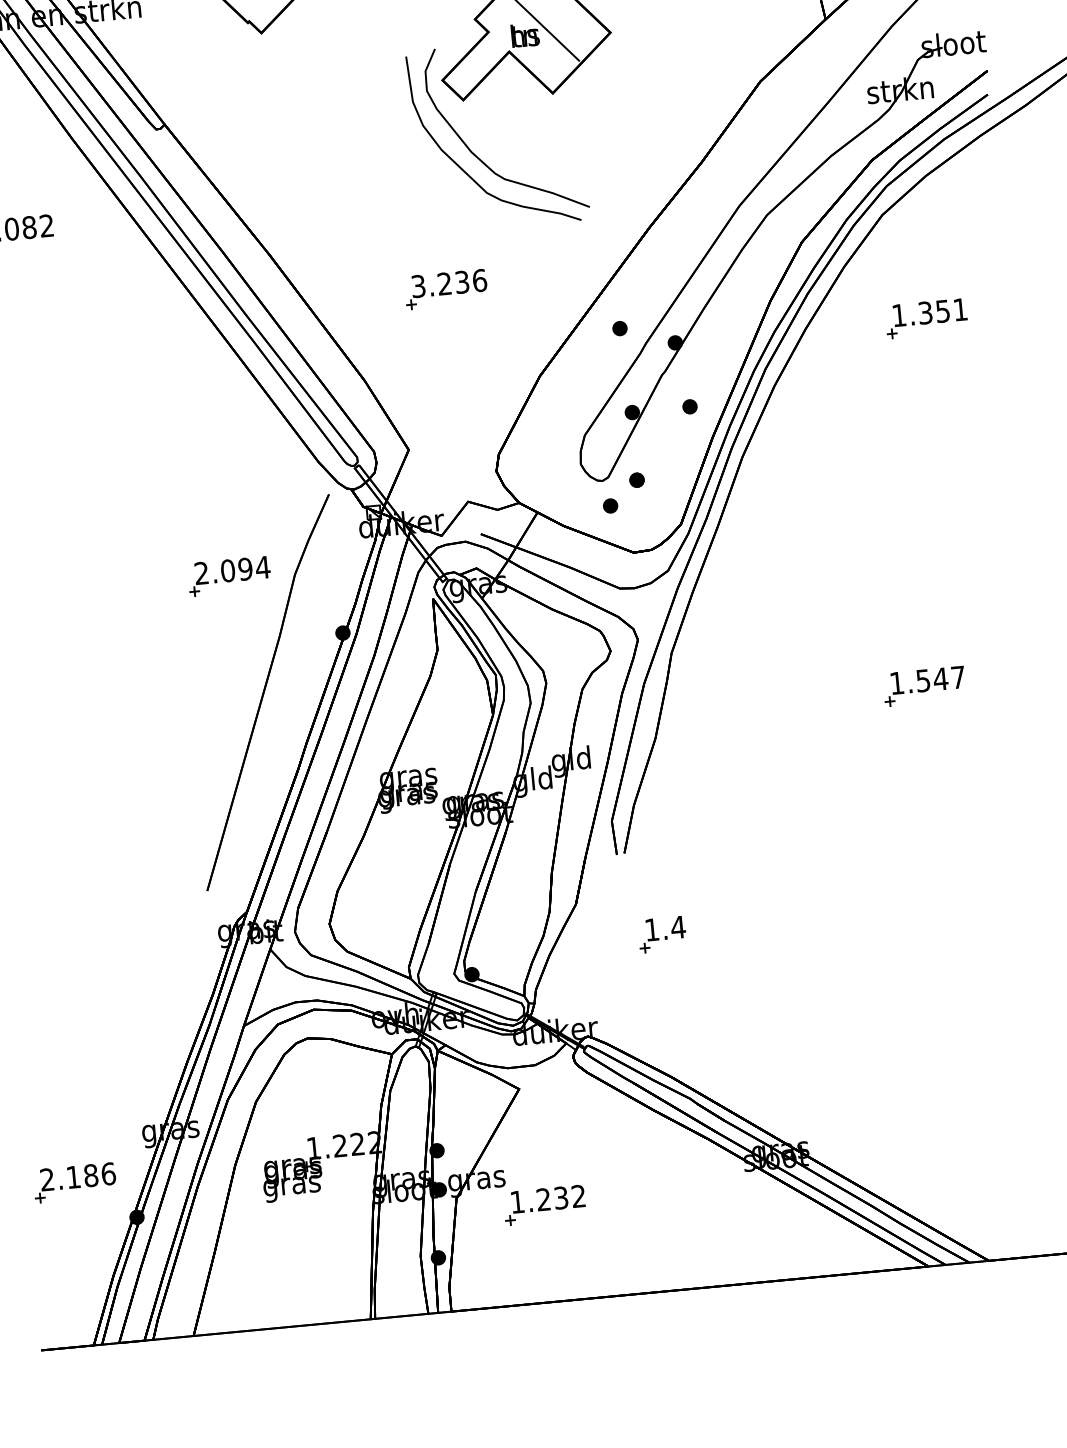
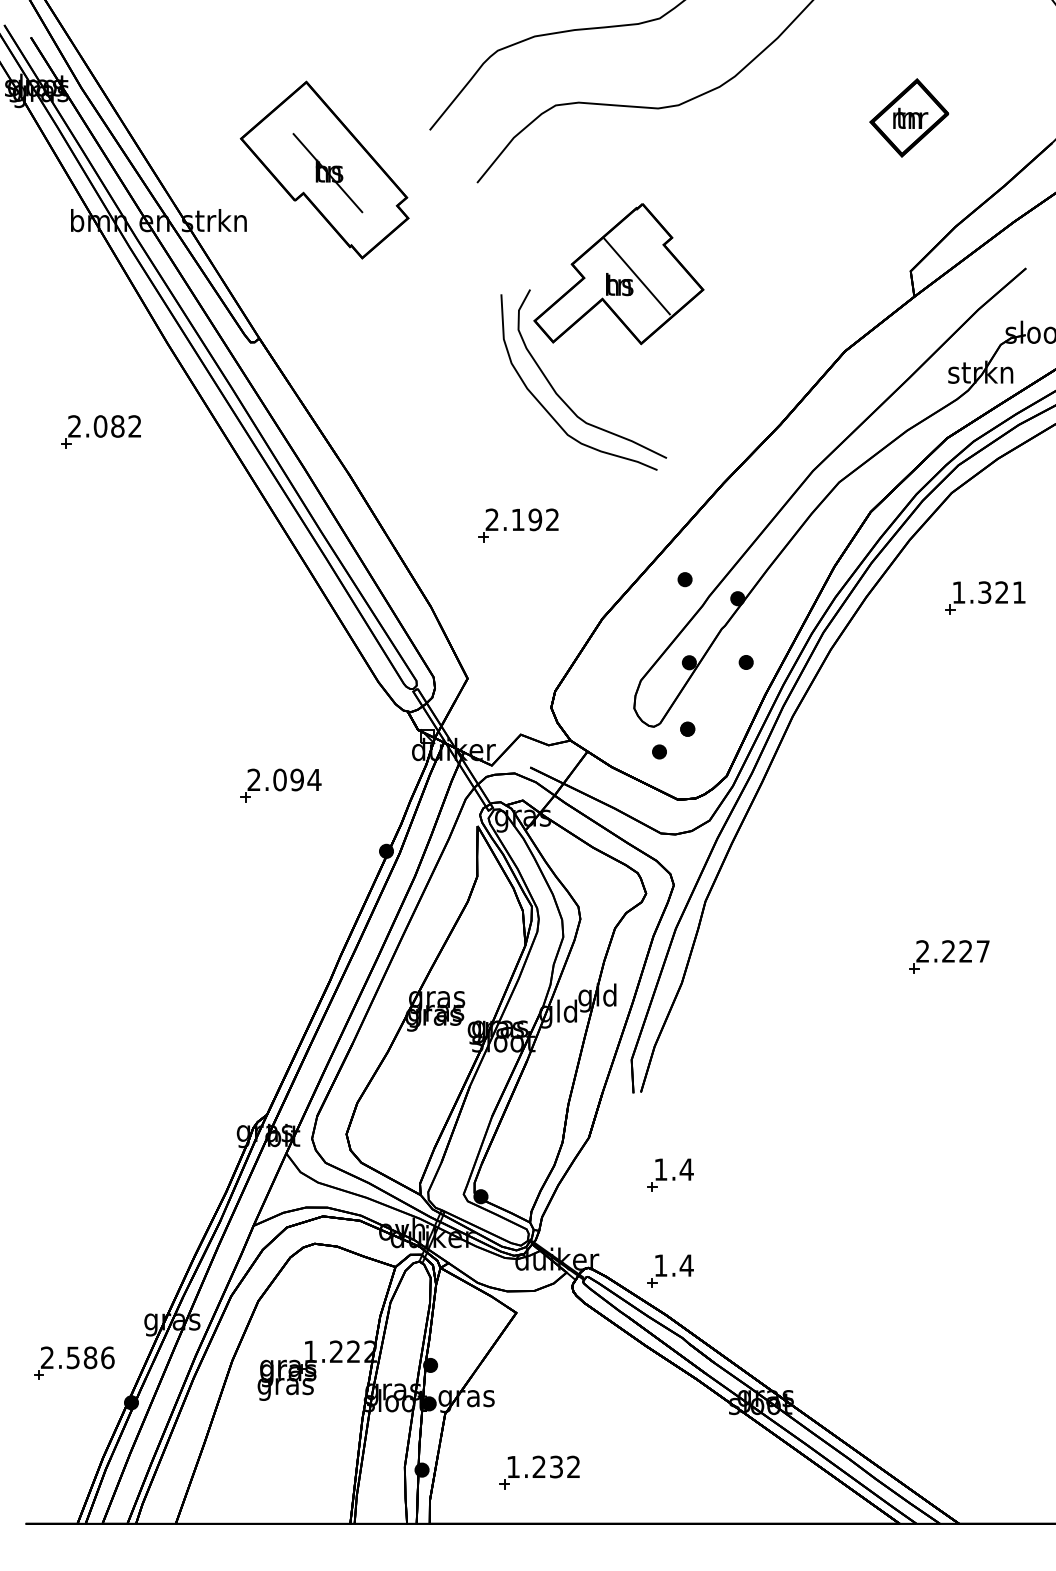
text: (449, 283) -> (522, 519), 3.236 -> 2.192
text: (942, 311) -> (1001, 592), 1.351 -> 1.321
text: (919, 681) -> (944, 951), 1.547 -> 2.227
part: (267, 692) -> (307, 902), removed
part: (671, 1031) -> (670, 1270), added
text: (72, 1177) -> (72, 1357), 2.186 -> 2.586
part: (544, 1205) -> (539, 1472), moved

